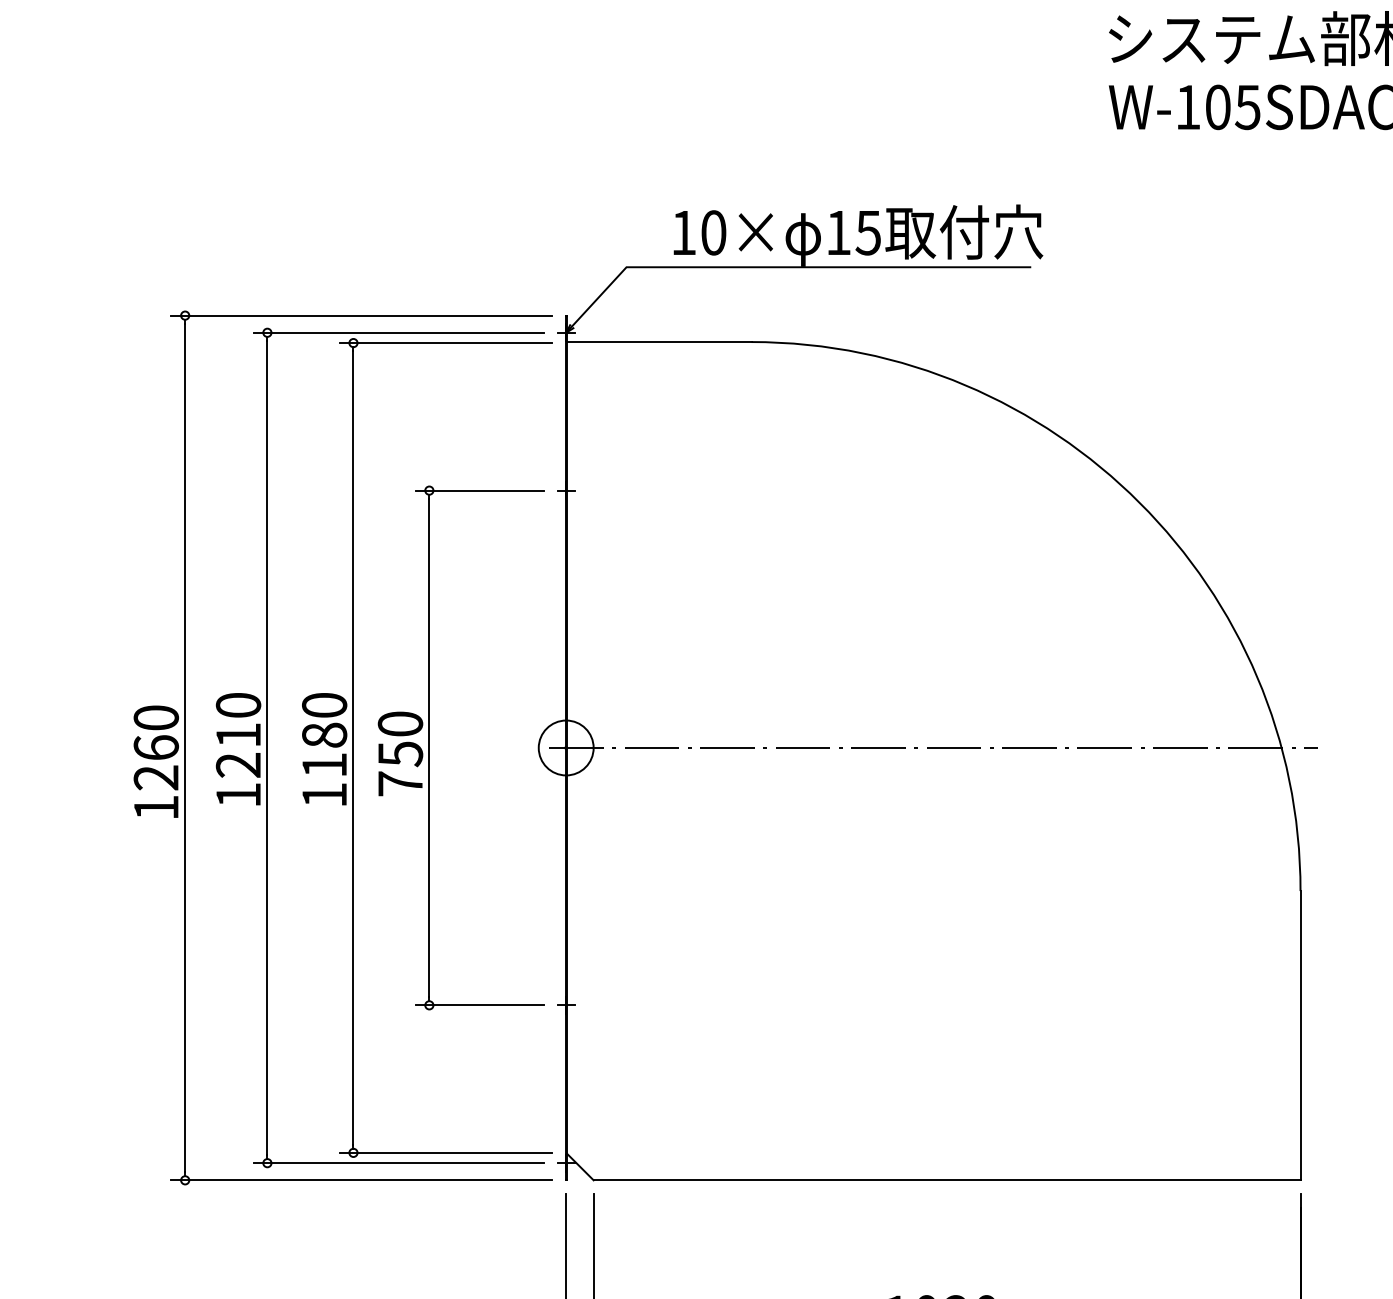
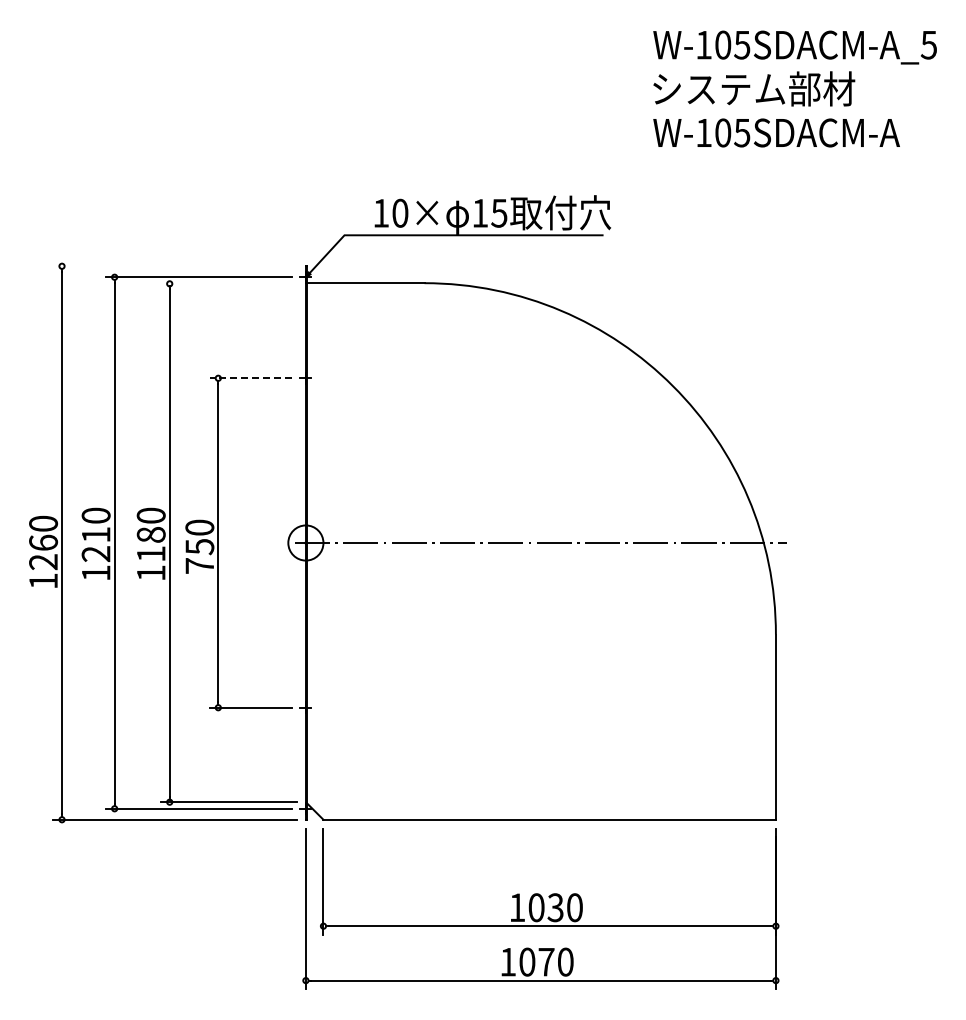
line: (362, 315) -> (175, 266), removed
line: (445, 342) -> (228, 283), removed
line: (479, 490) -> (250, 378), solid -> dashed

